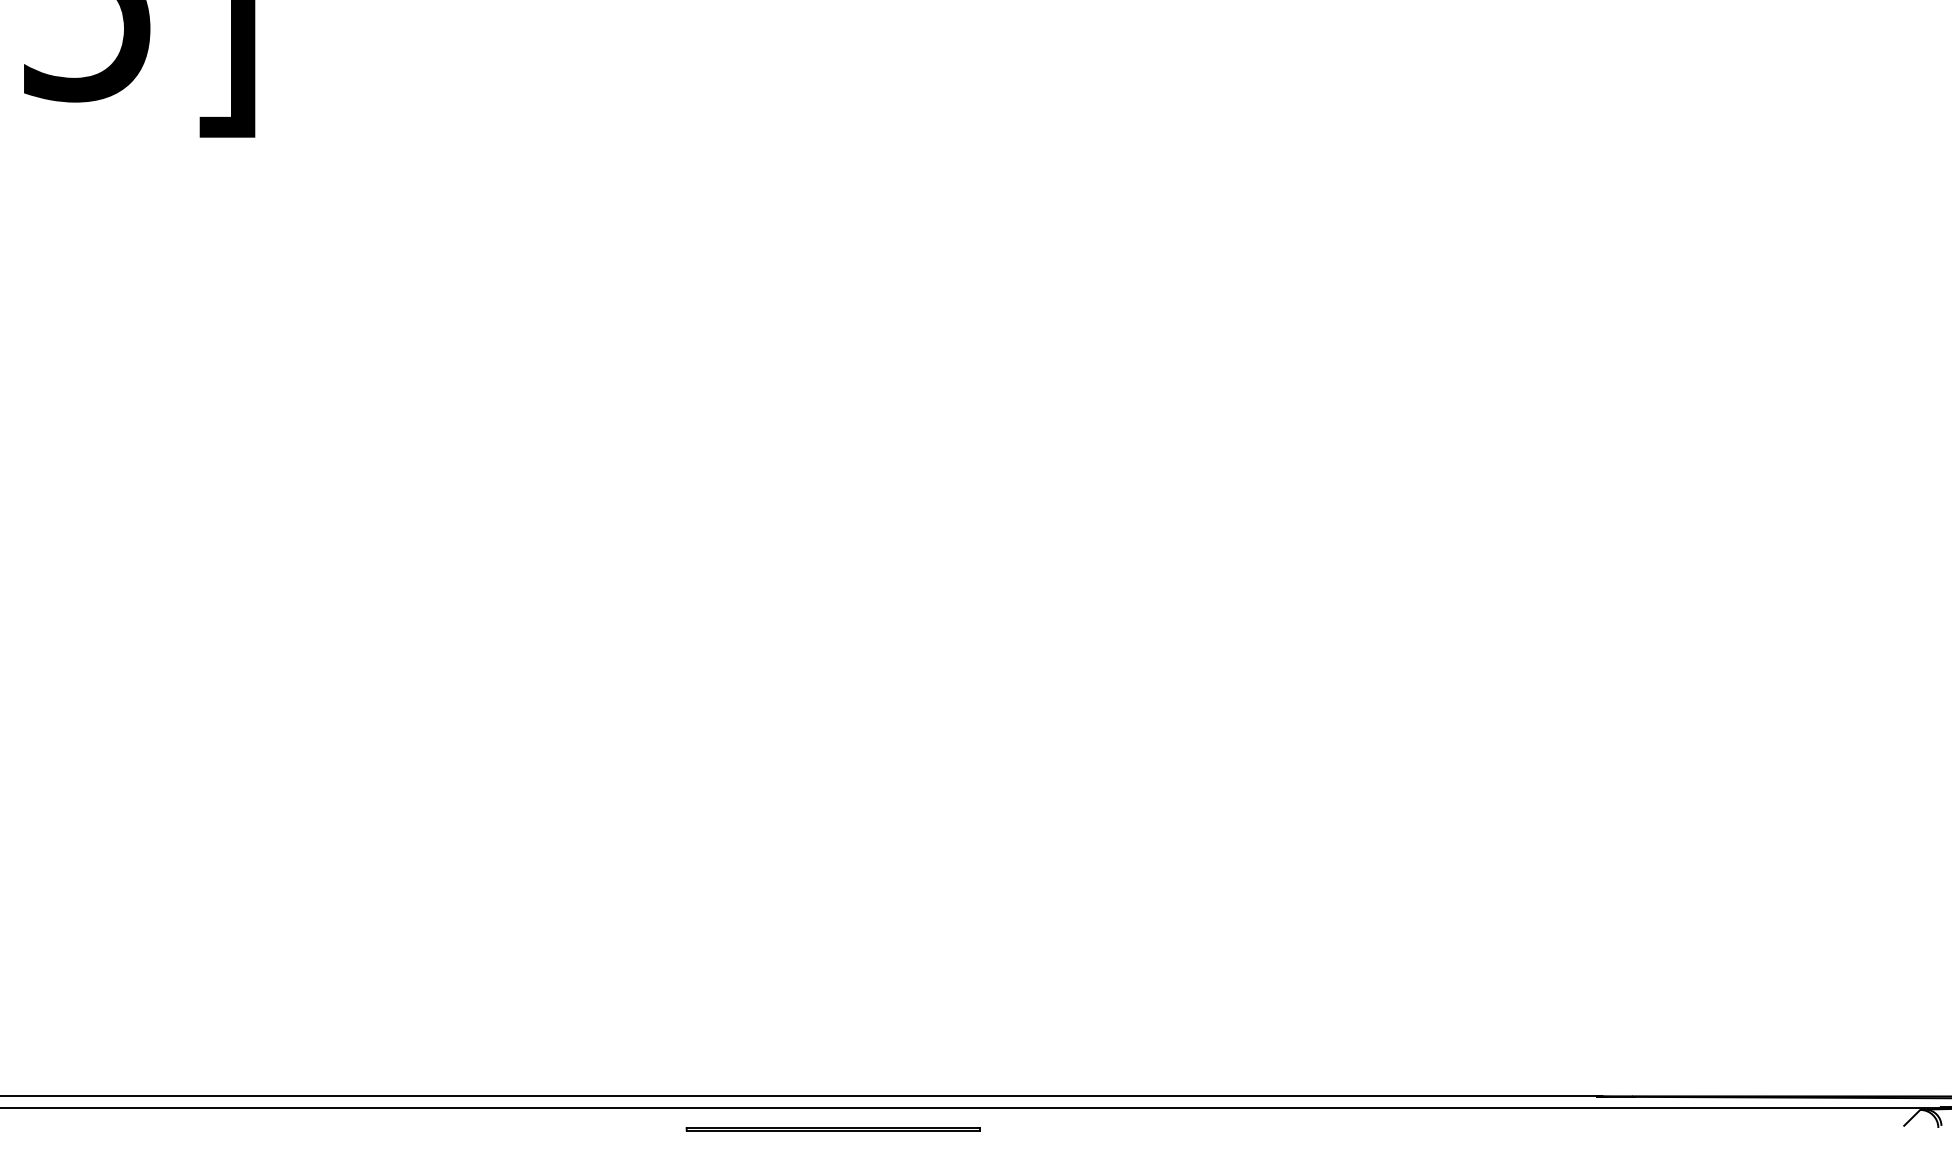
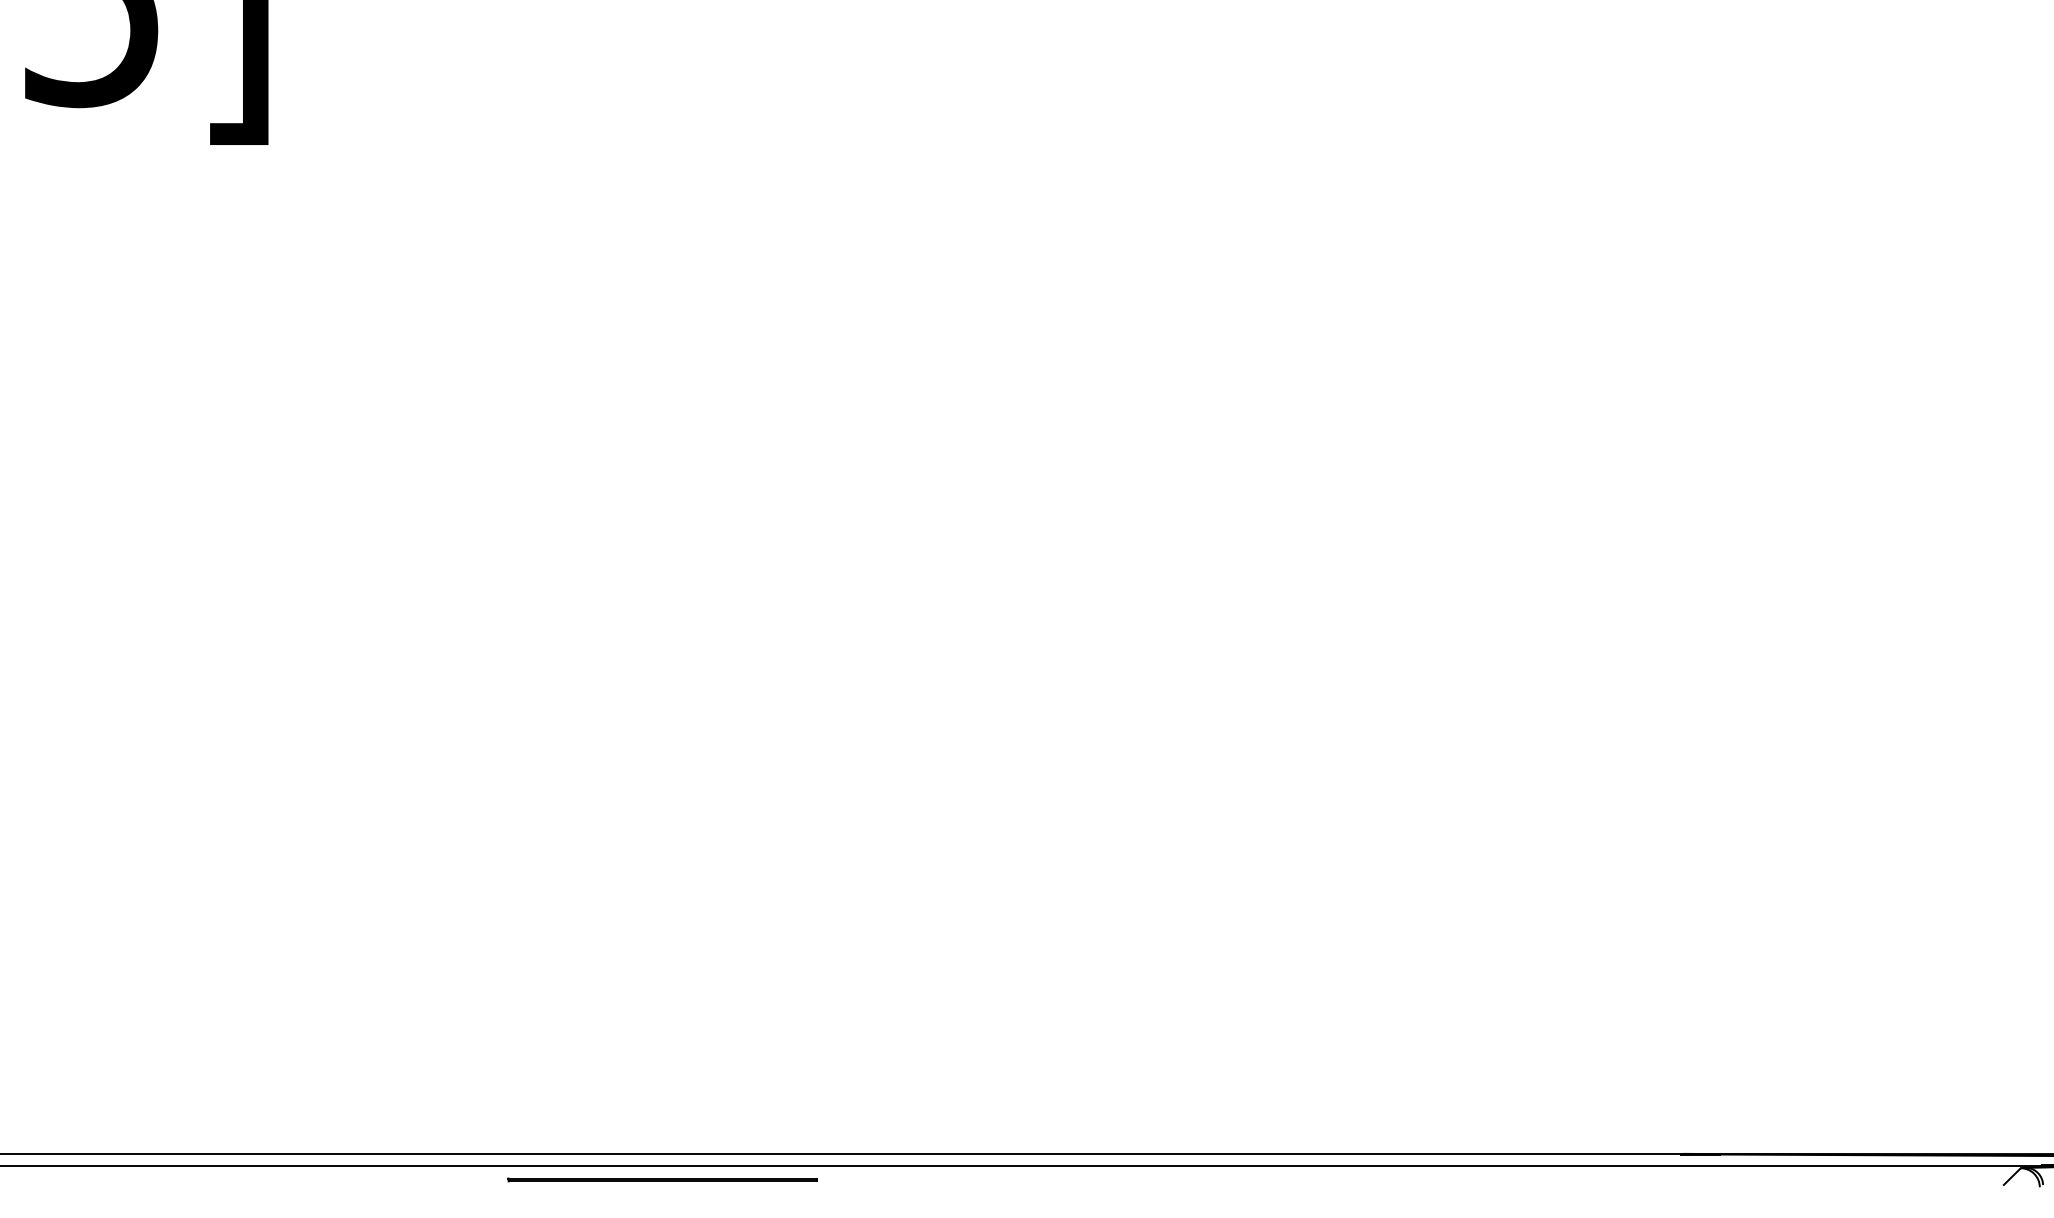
part: (832, 1129) -> (662, 1179), moved

